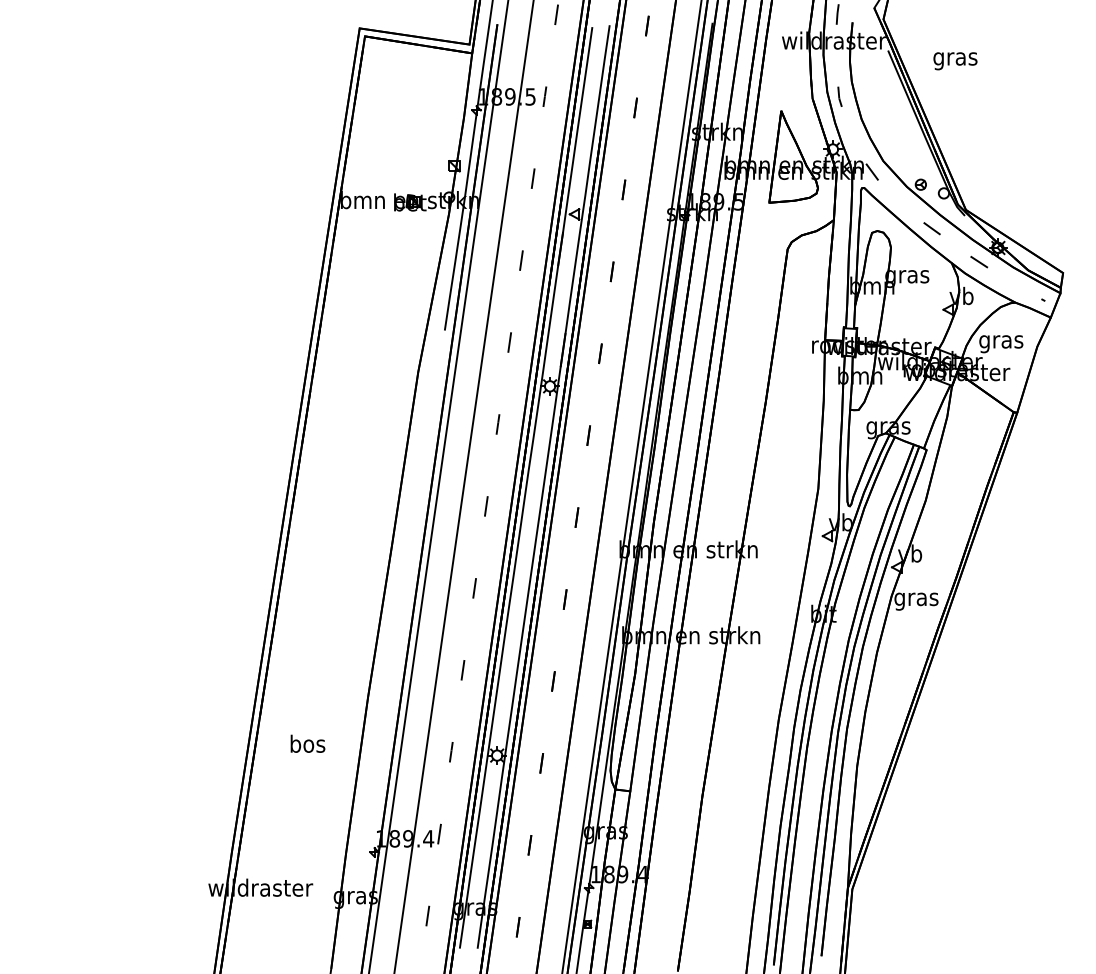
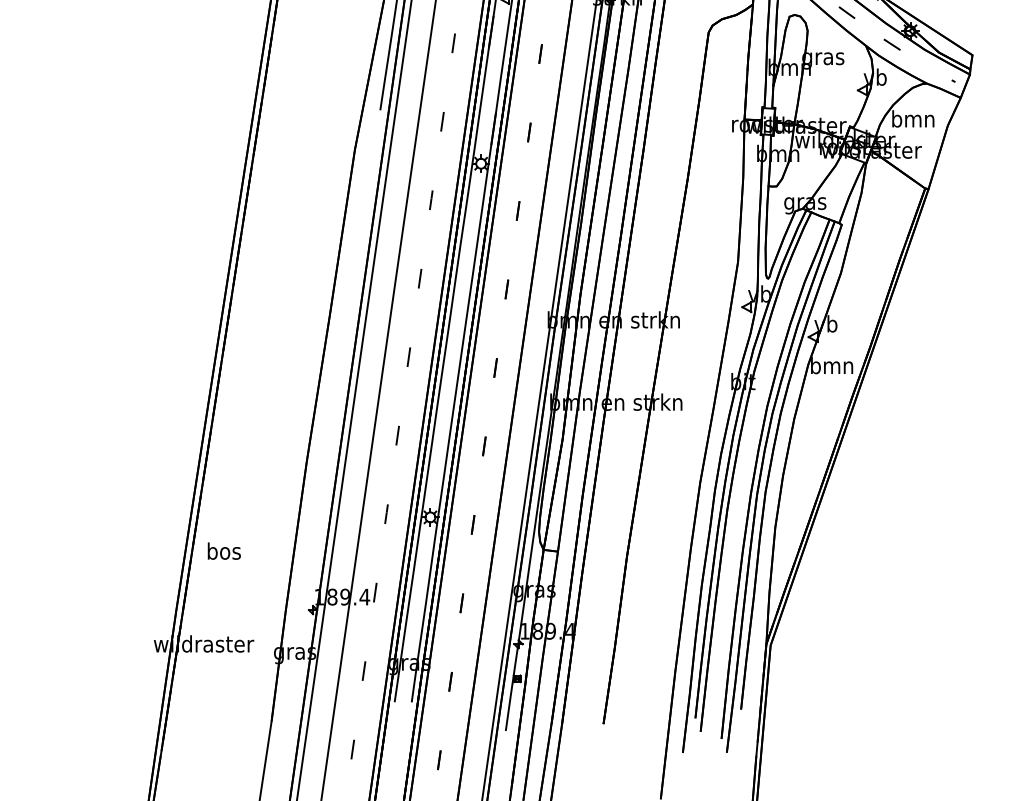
text: (1001, 341) -> (913, 120), gras -> bmn
text: (916, 599) -> (832, 367), gras -> bmn
text: (307, 743) -> (223, 550), moved

